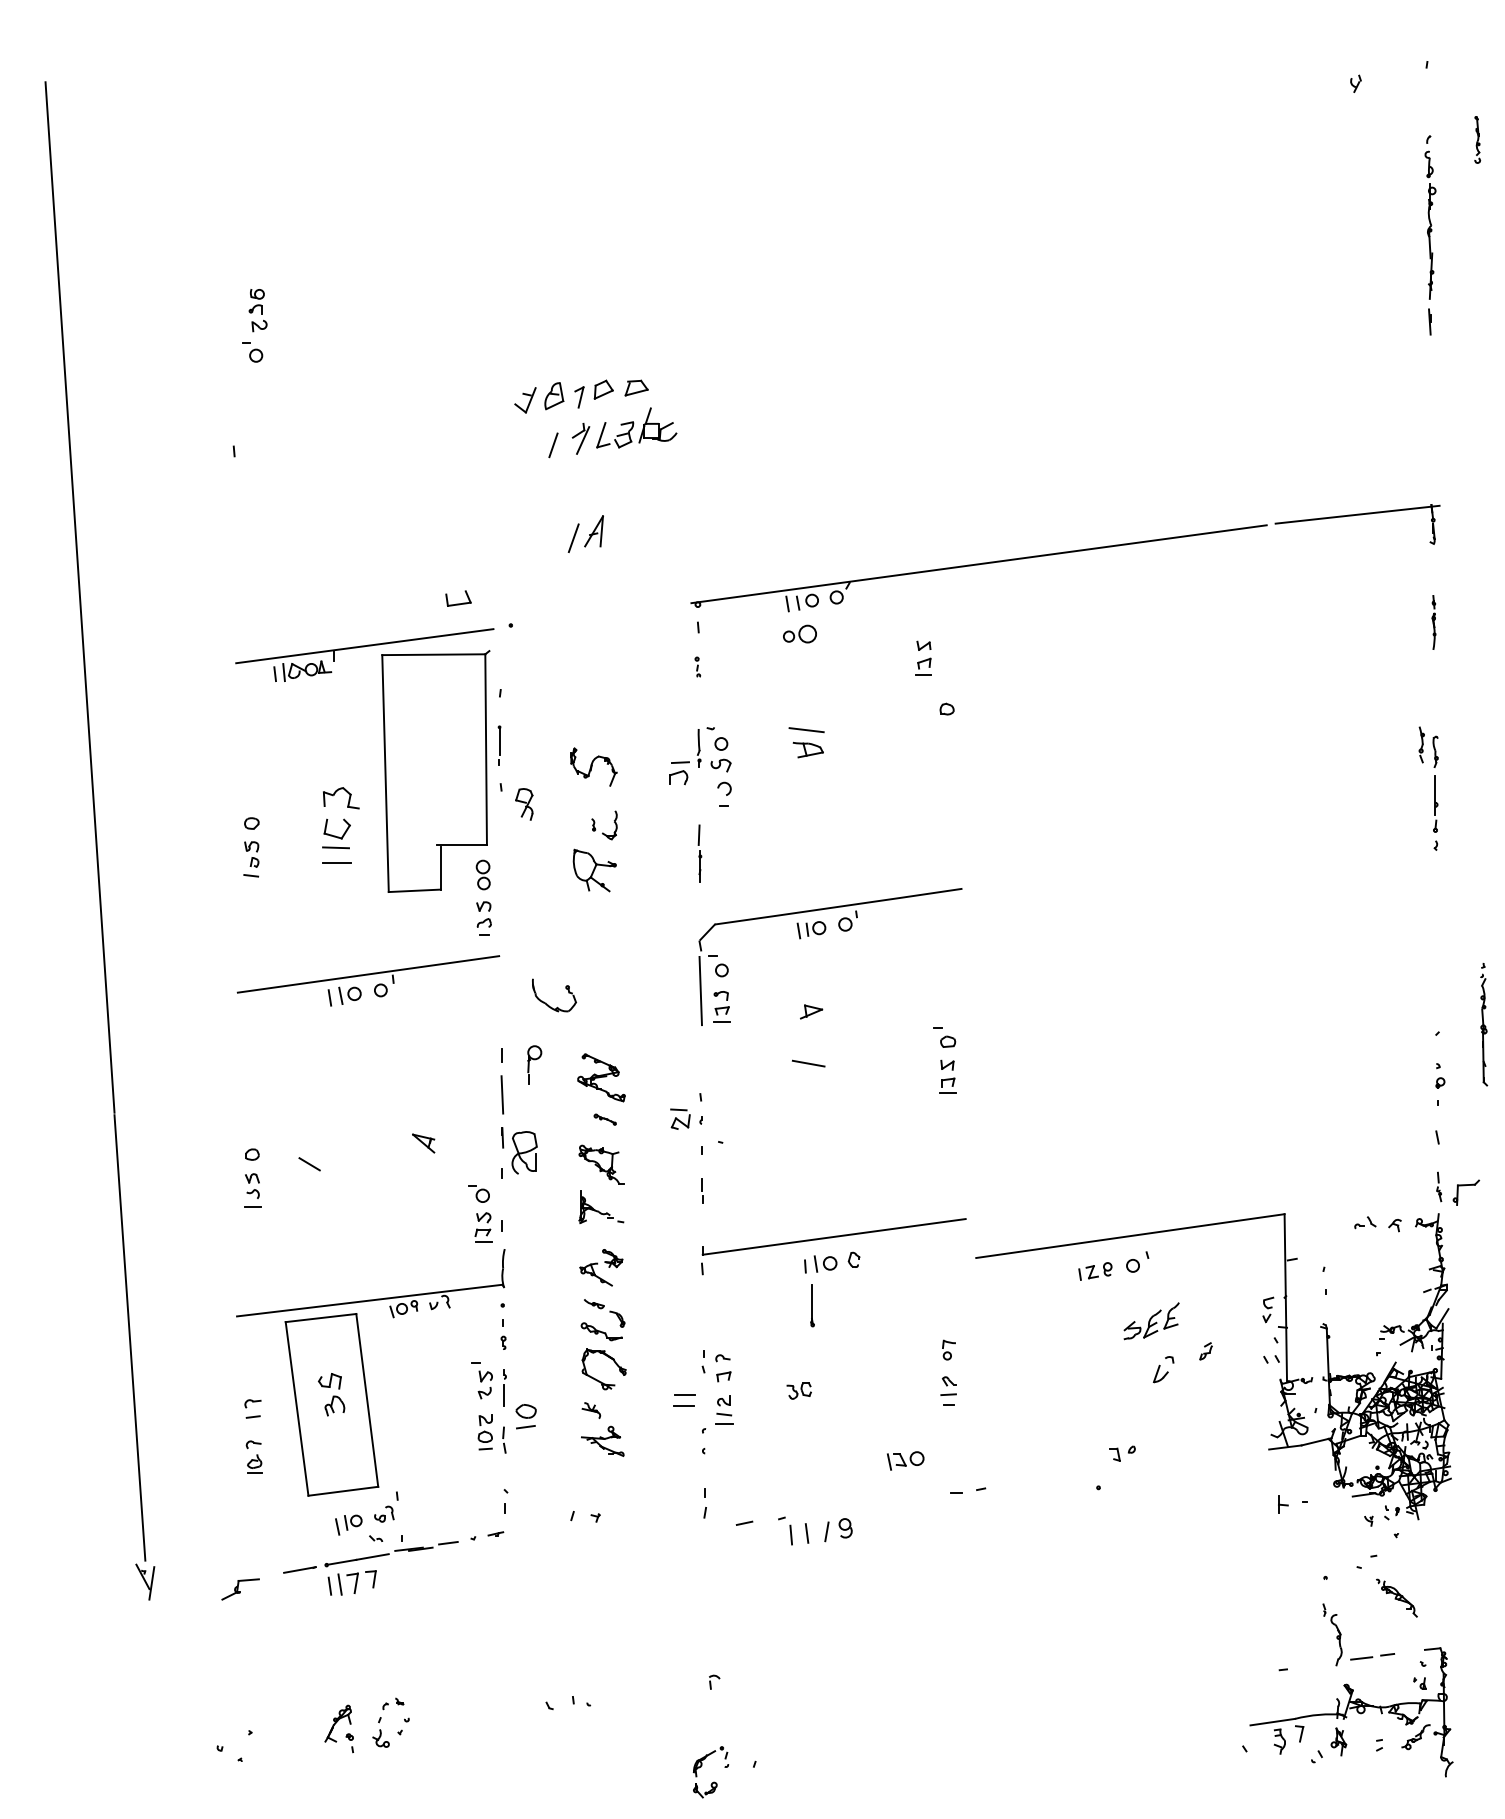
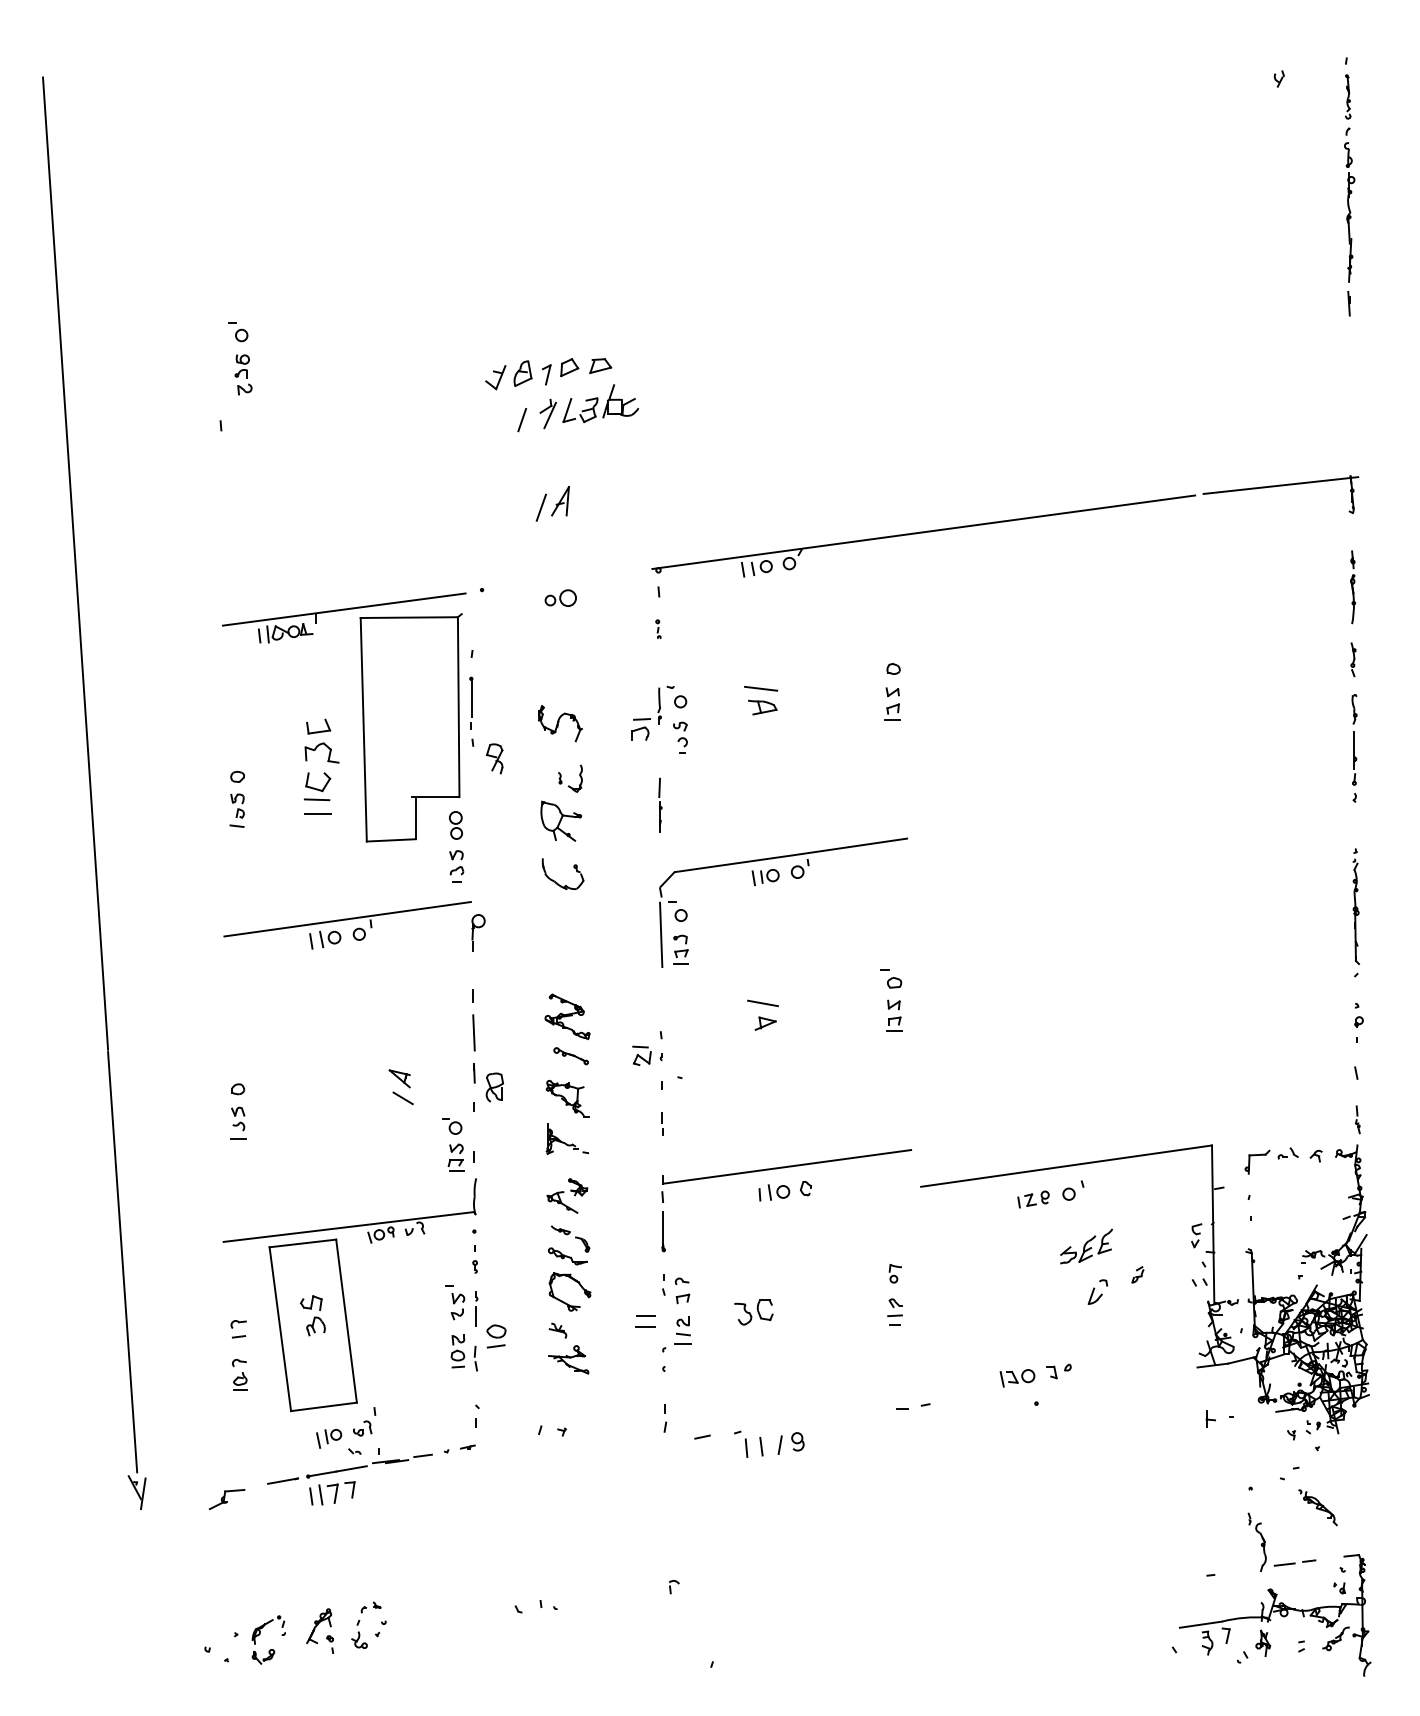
part: (1478, 139) -> (1348, 96), moved
part: (258, 310) -> (243, 374), moved
part: (458, 598) -> (318, 726), moved
part: (1433, 622) -> (1352, 587), size x1.43
part: (799, 633) -> (560, 597), moved
part: (923, 657) -> (892, 703), moved
part: (499, 744) -> (471, 702), size x1.43
part: (1421, 744) -> (1353, 659), moved
part: (721, 781) -> (680, 737), size x0.71
part: (548, 1004) -> (557, 882), moved
part: (811, 1011) -> (765, 1023), moved
part: (1483, 1024) -> (1355, 906), moved
part: (534, 1064) -> (478, 932), moved
part: (604, 1119) -> (570, 1056), size x1.67
part: (524, 1152) -> (494, 1087), size x0.71
line: (308, 1164) -> (402, 1098), moved
part: (1466, 1191) -> (1257, 1161), moved
part: (812, 1305) -> (663, 1231), moved
part: (798, 1391) -> (753, 1312), size x1.67
part: (905, 1461) -> (1017, 1378), moved
part: (702, 1766) -> (260, 1634), moved

